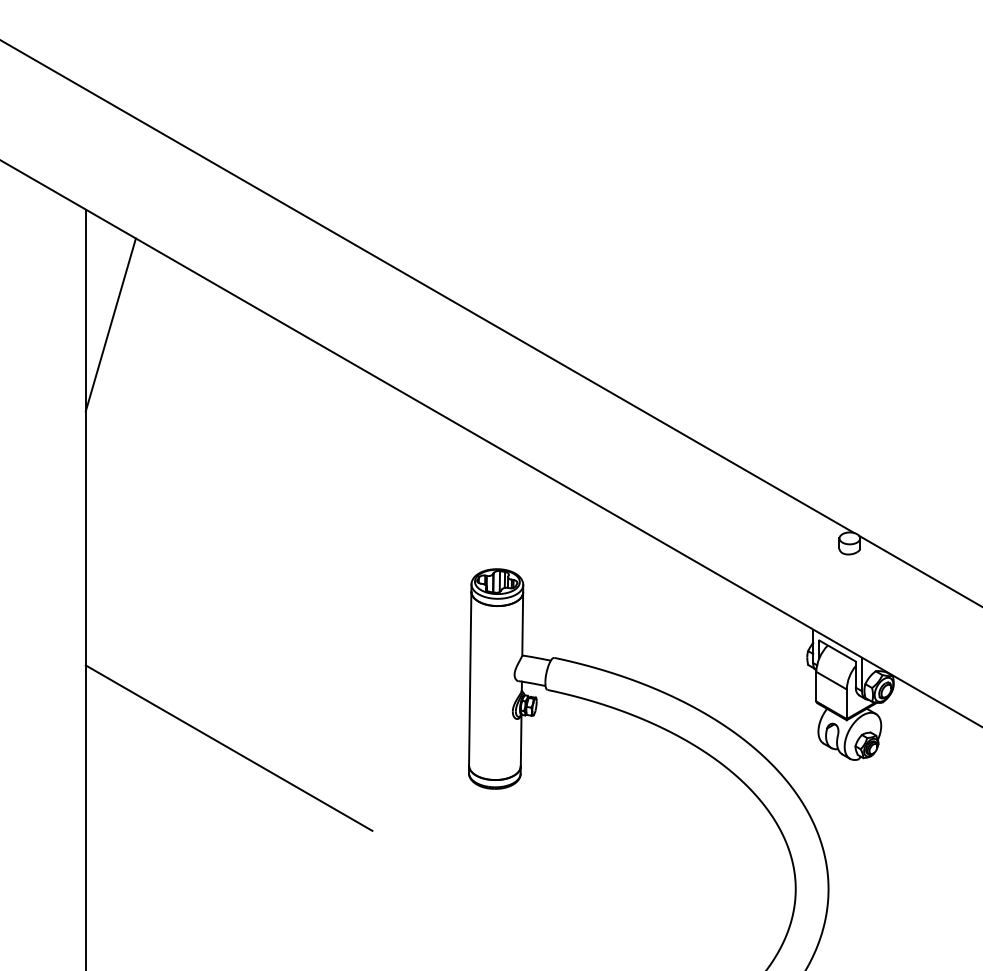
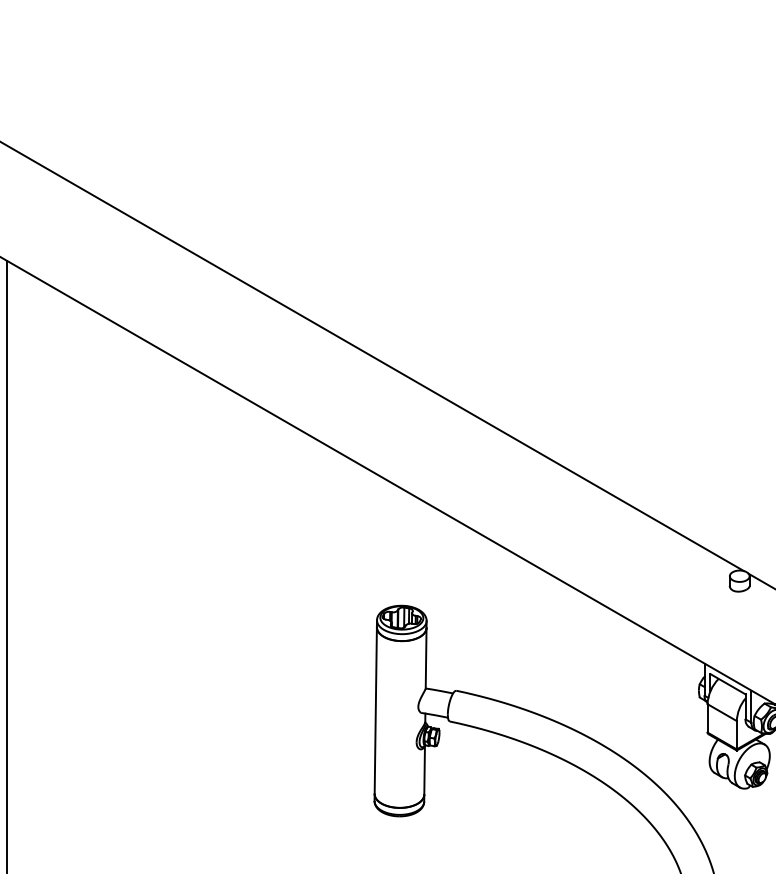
line: (110, 324) -> (30, 371), removed
line: (228, 747) -> (144, 776), removed

